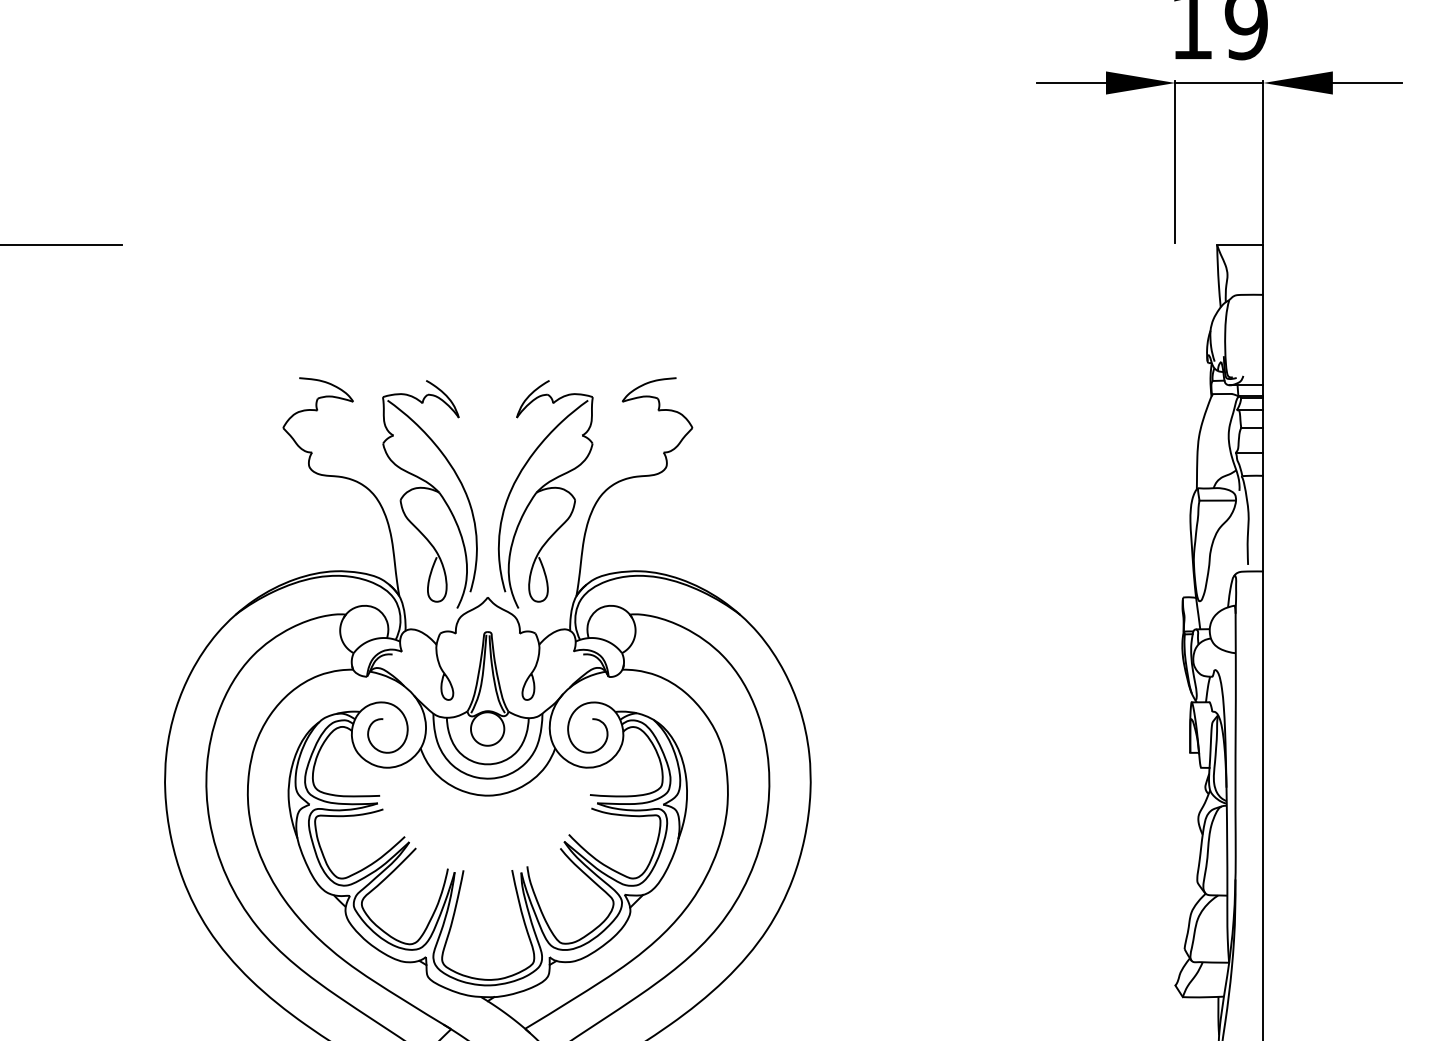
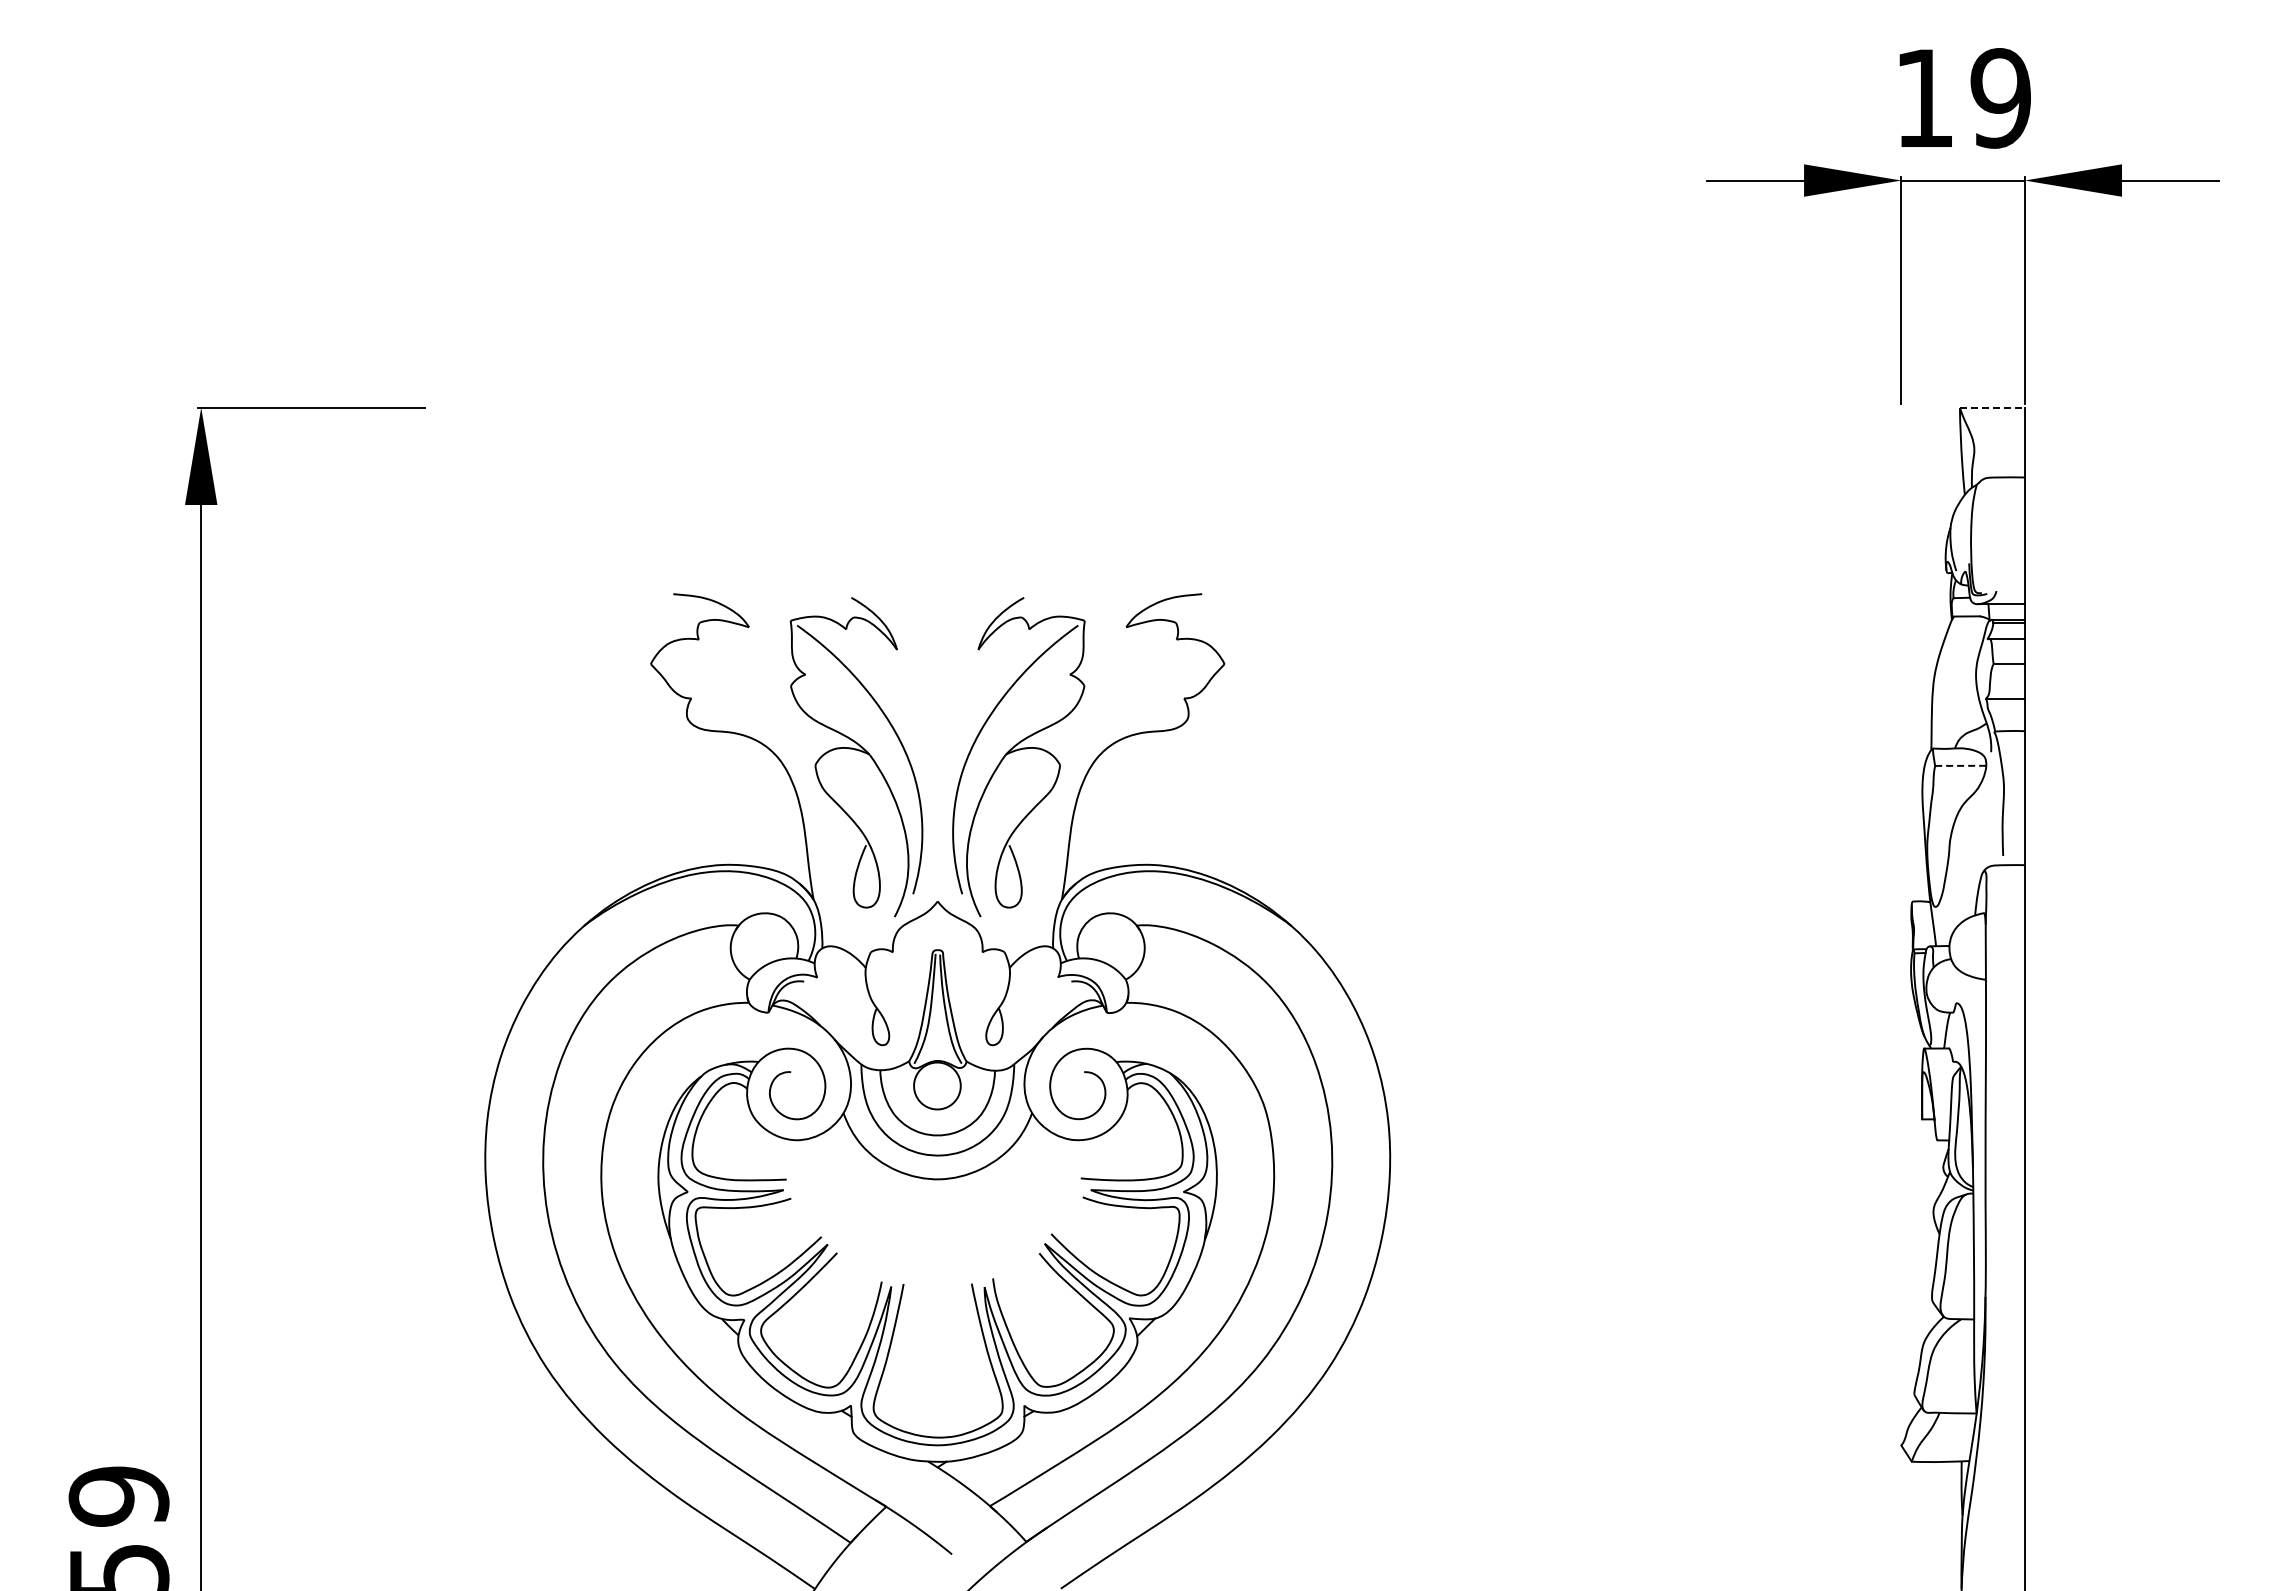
line: (1240, 245) -> (1992, 408), solid -> dashed
line: (1217, 500) -> (1960, 765), solid -> dashed

